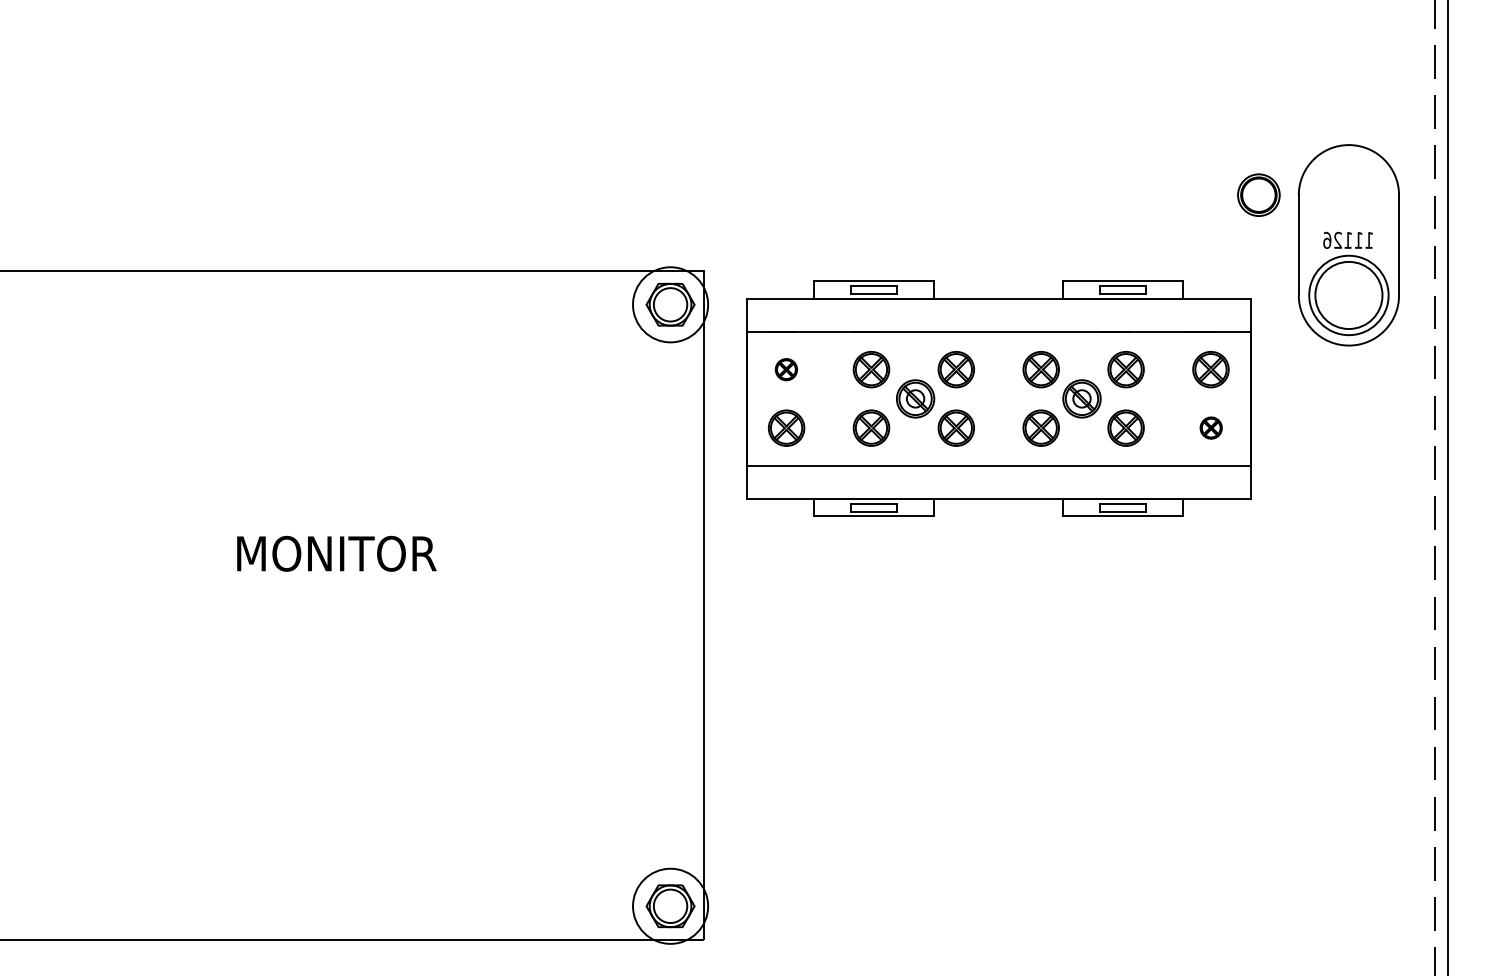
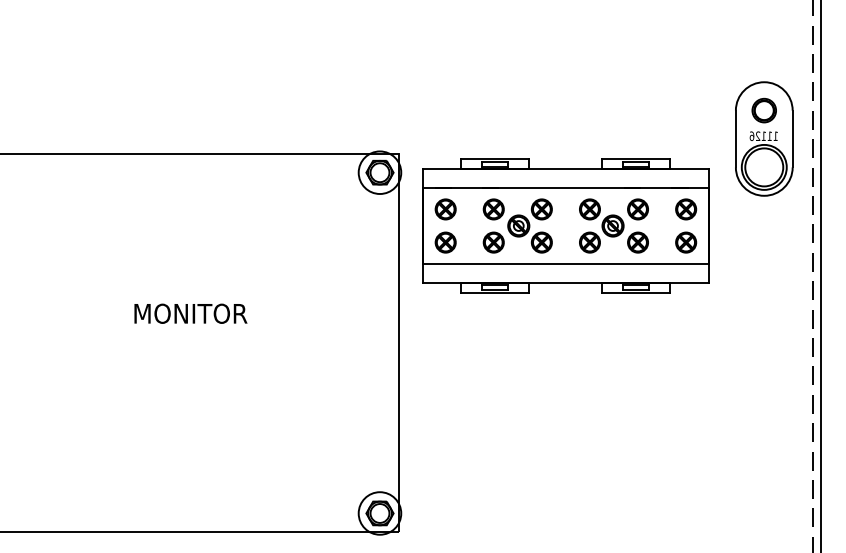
part: (1257, 194) -> (763, 110), moved
part: (786, 369) -> (445, 209), size x1.67
part: (1211, 427) -> (686, 242), size x1.67

